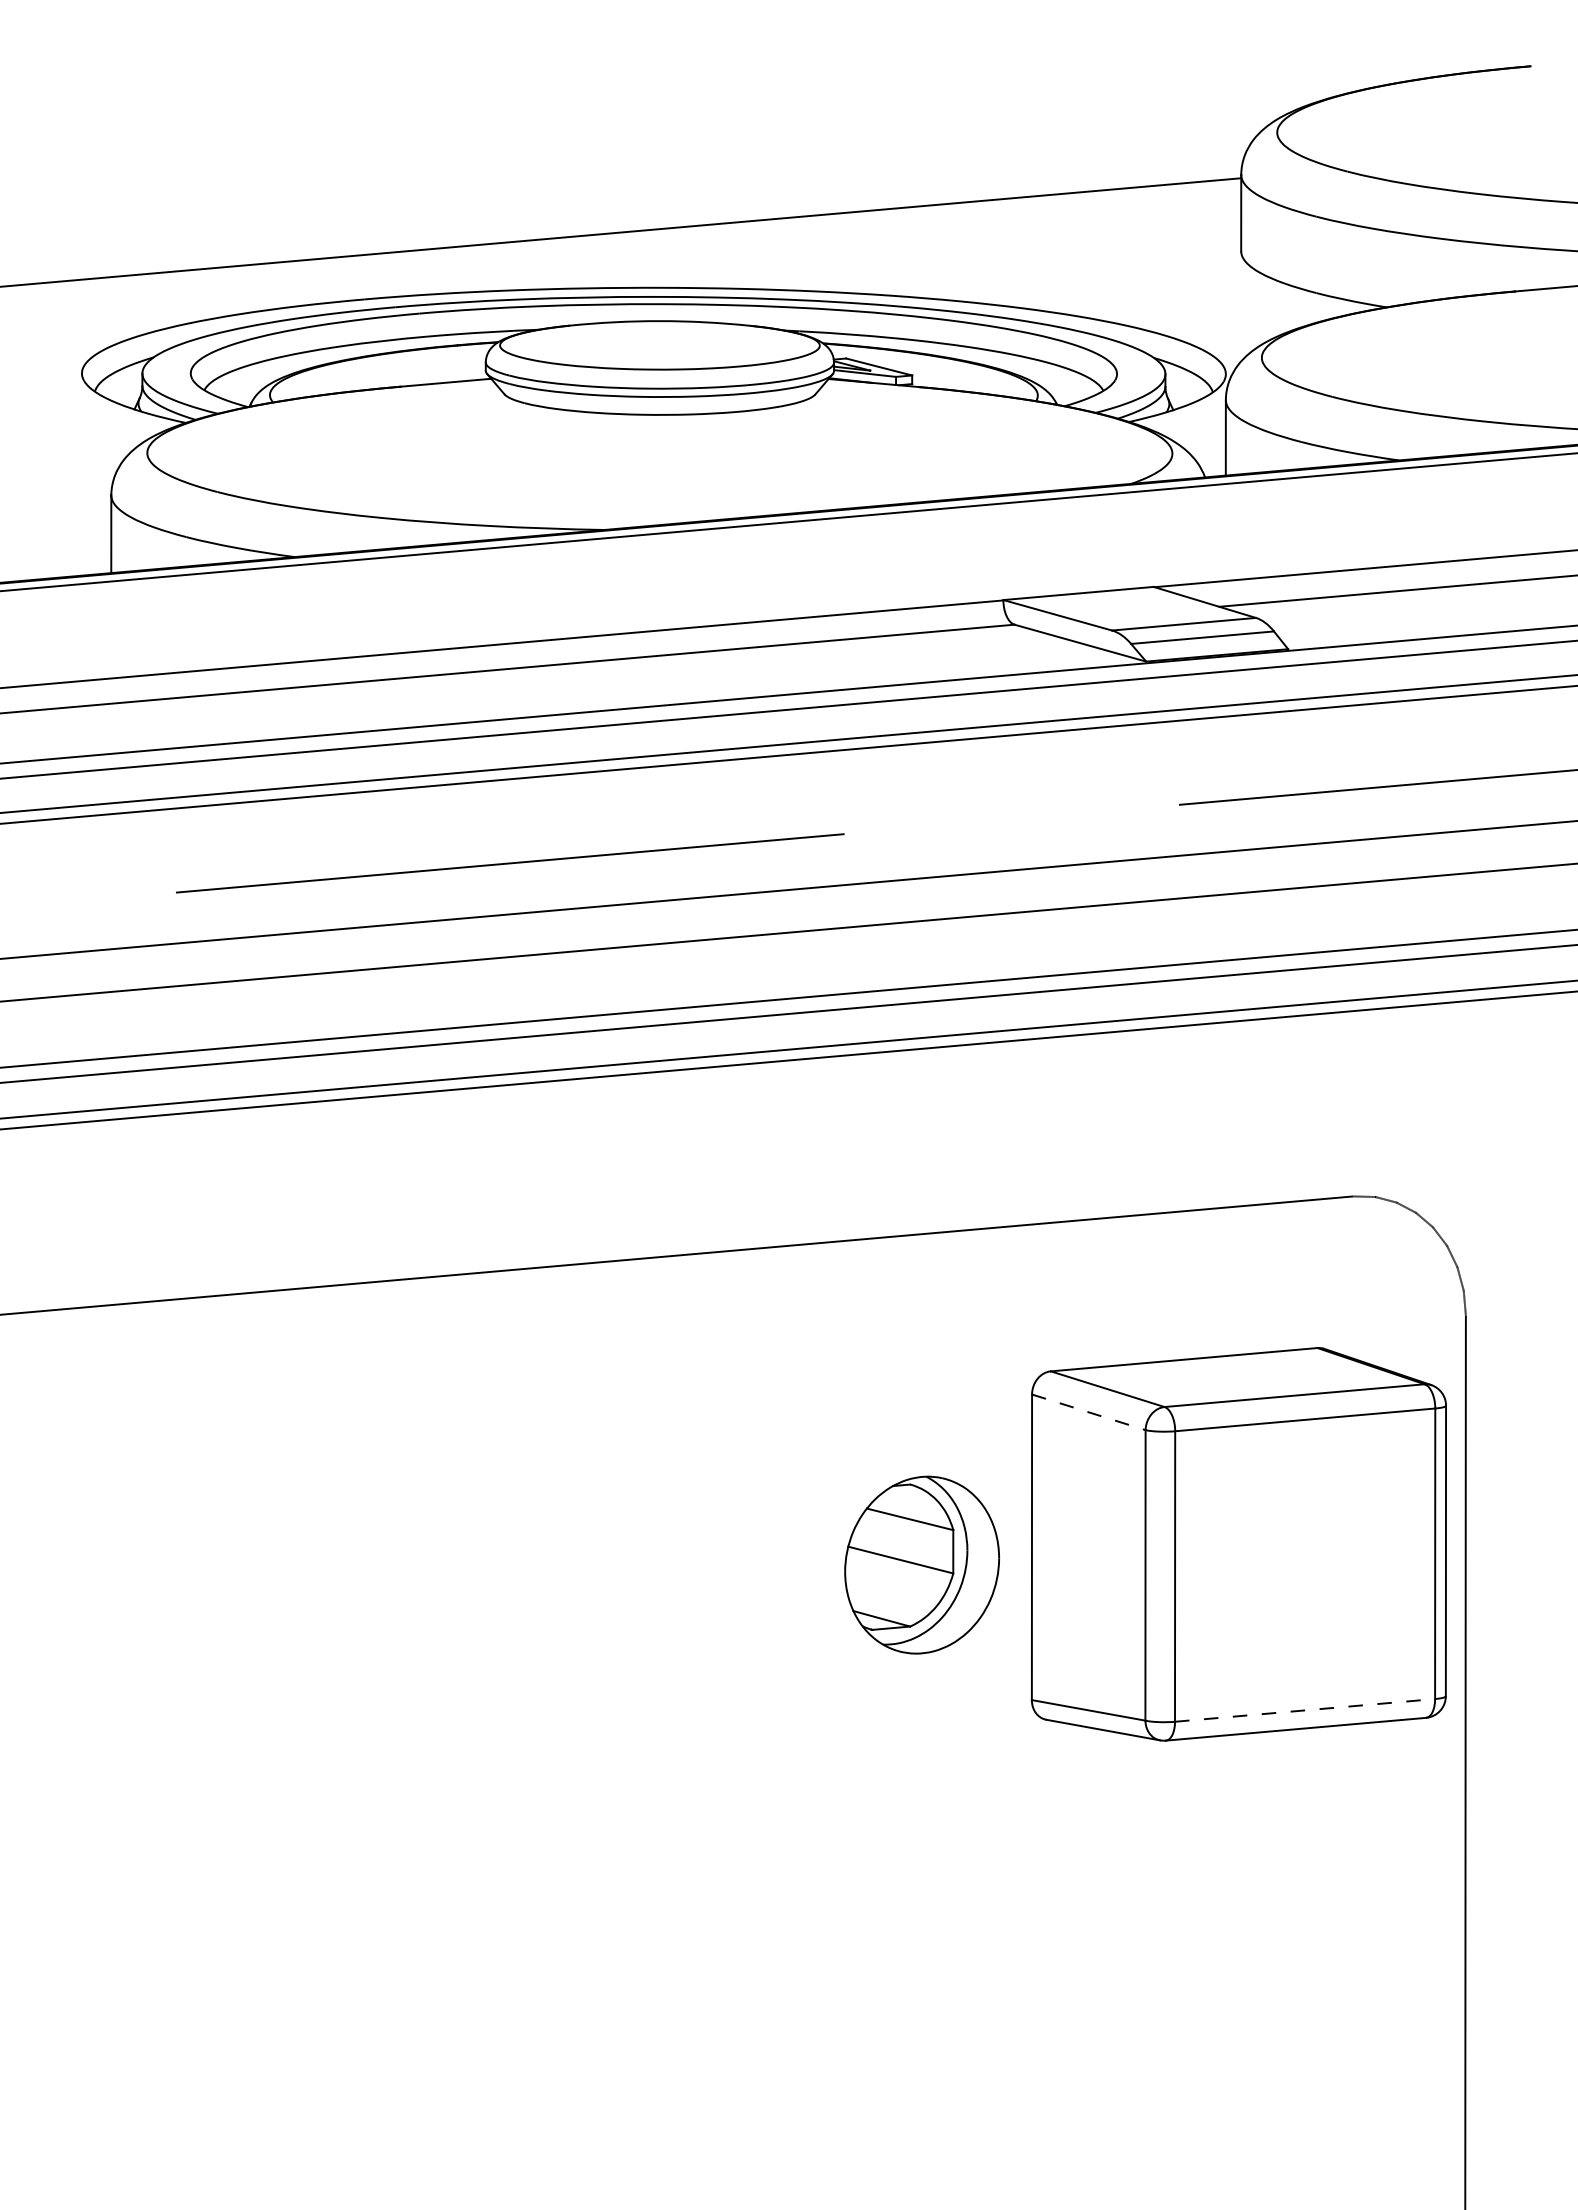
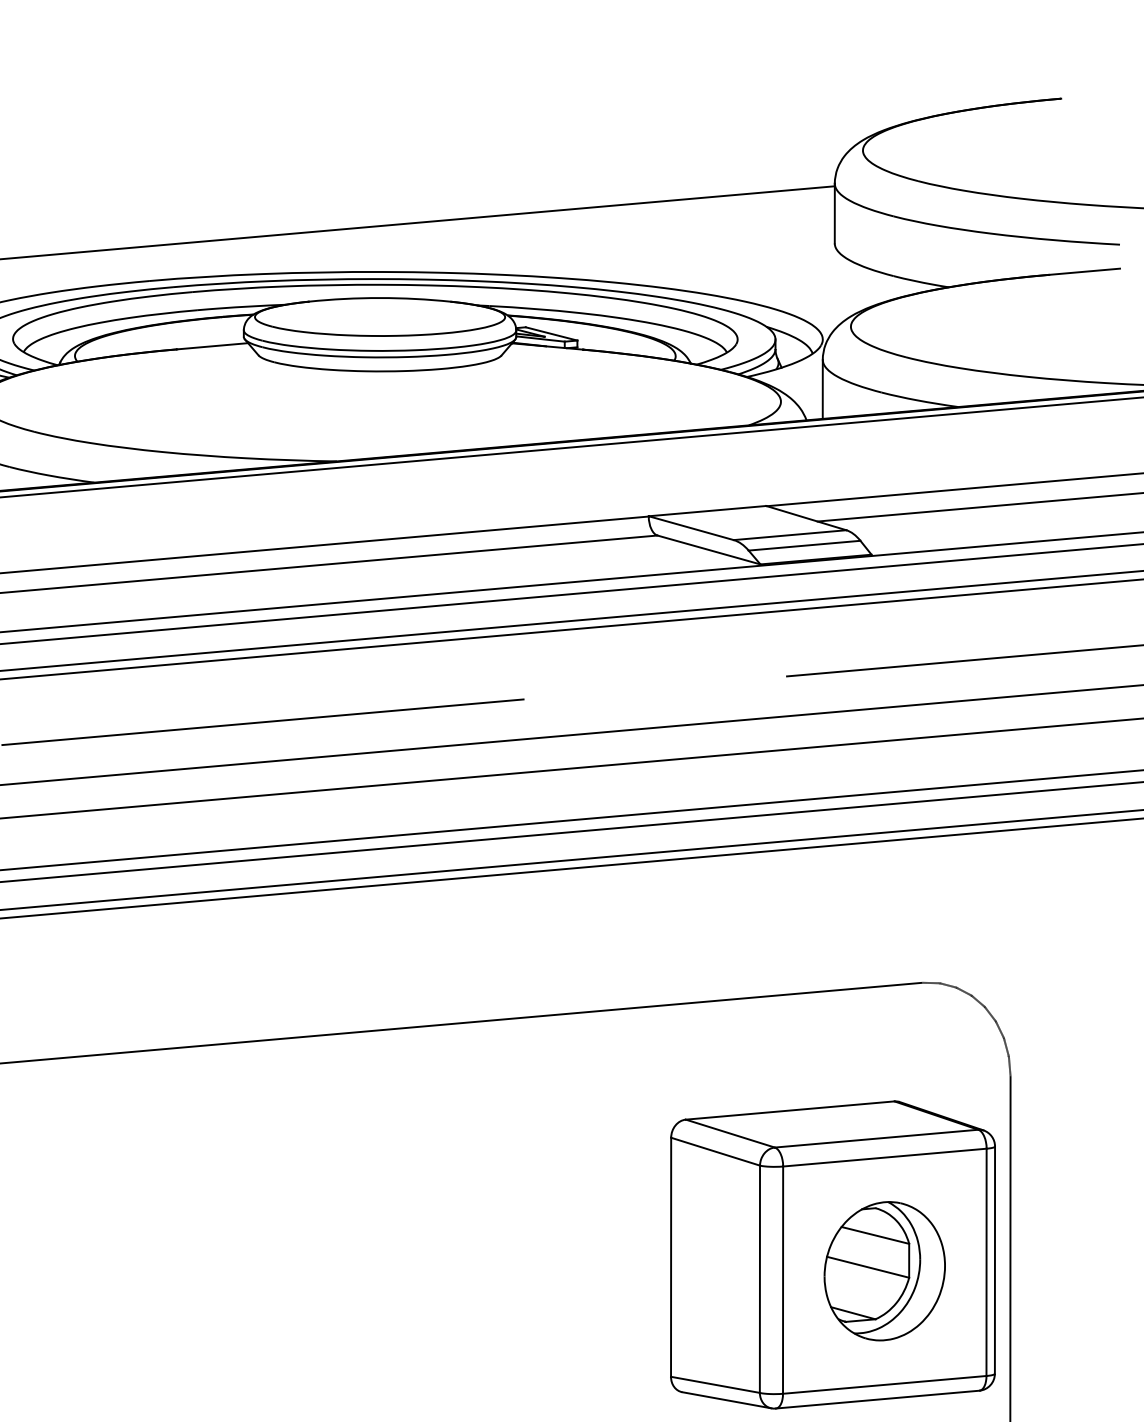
line: (1089, 1412) -> (716, 1151), dashed -> solid
part: (921, 1564) -> (884, 1270), moved
line: (1305, 1710) -> (885, 1384), dashed -> solid

